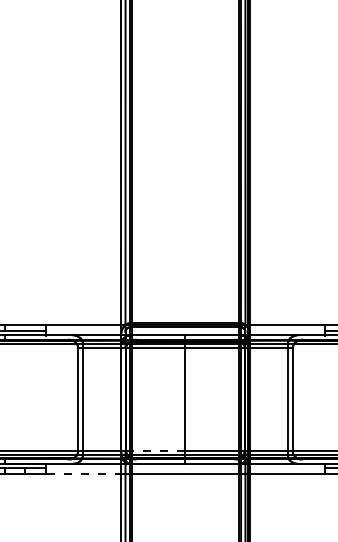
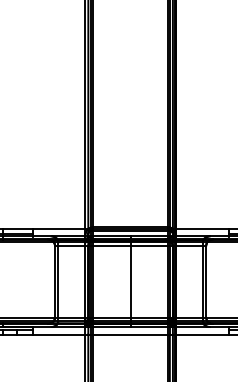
line: (158, 450) -> (111, 317), dashed -> solid
line: (84, 474) -> (59, 334), dashed -> solid

